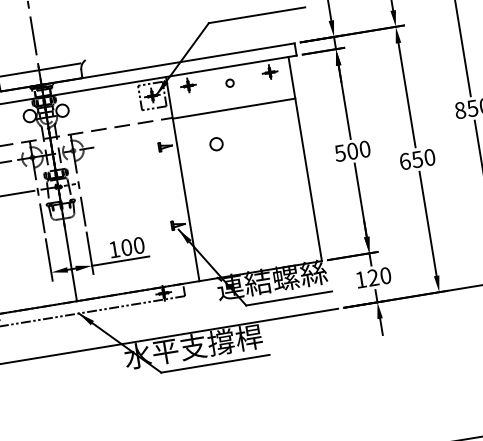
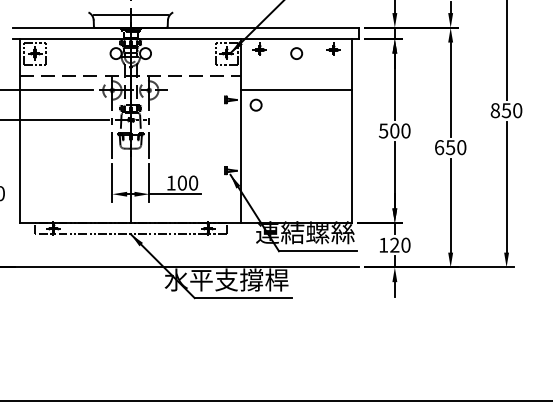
circle: (229, 83) -> (296, 53), size x1.67
line: (233, 108) -> (296, 90), moved
circle: (215, 143) -> (255, 104), moved

